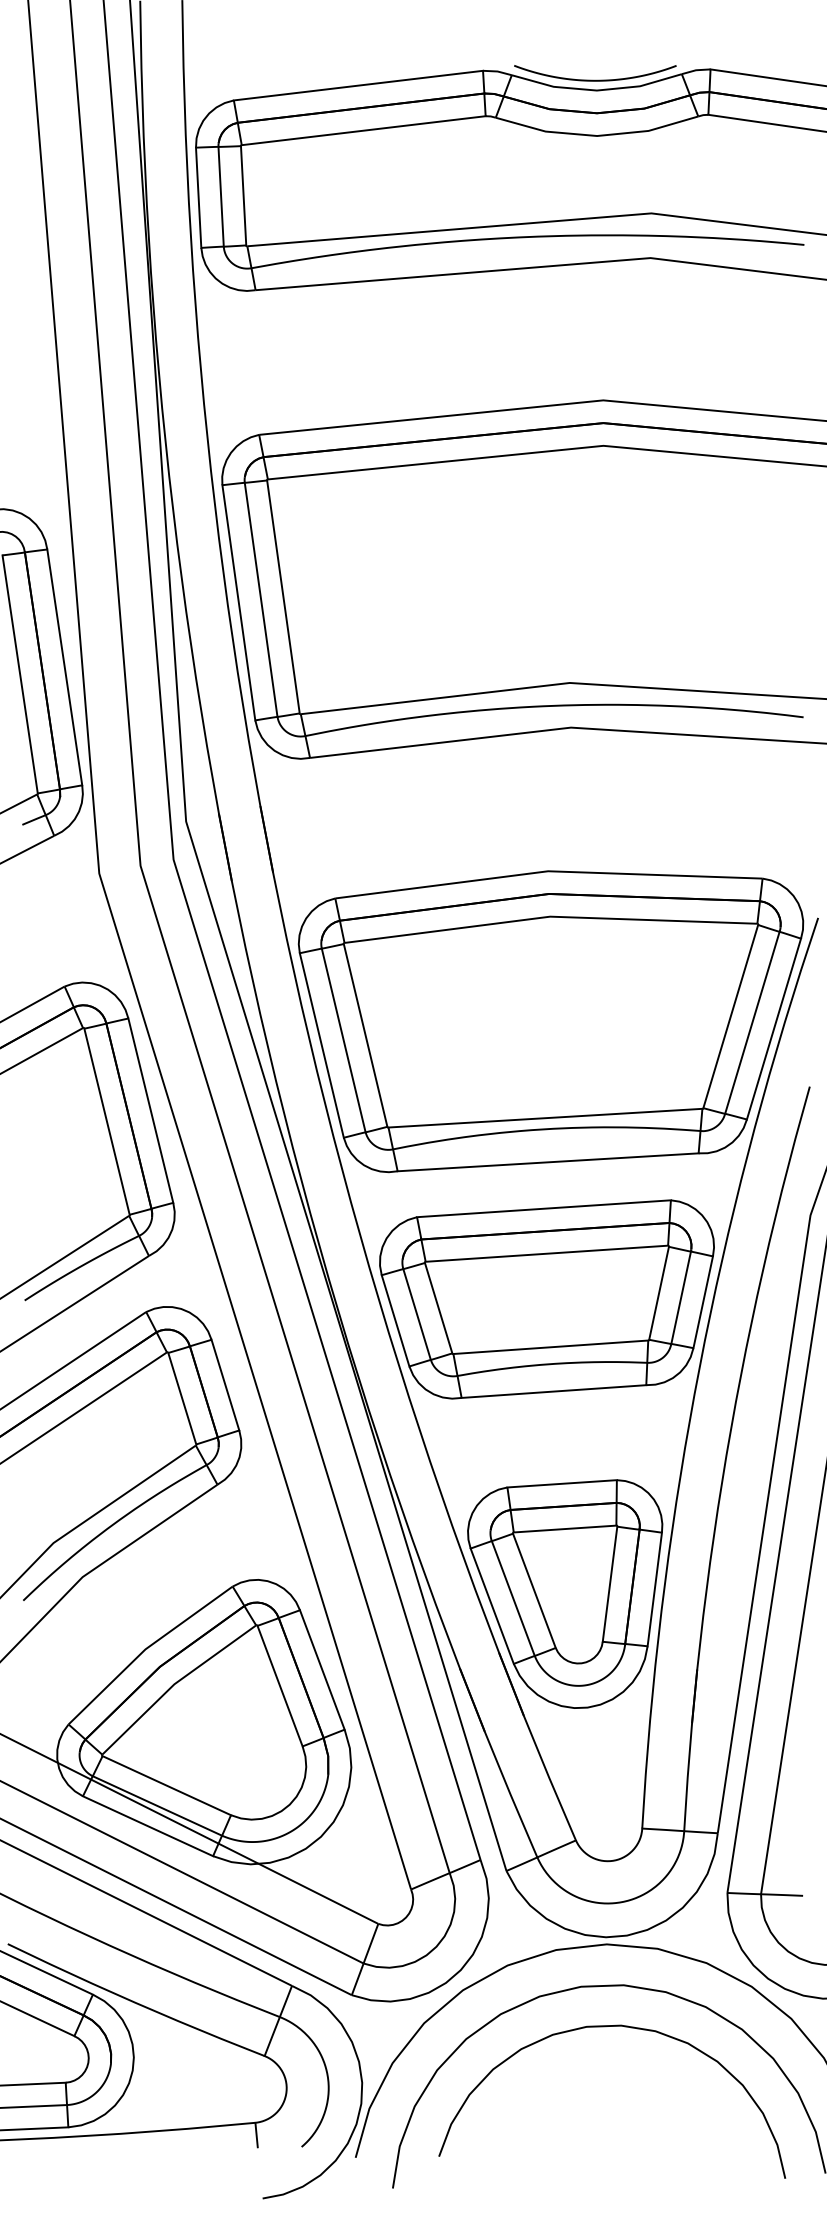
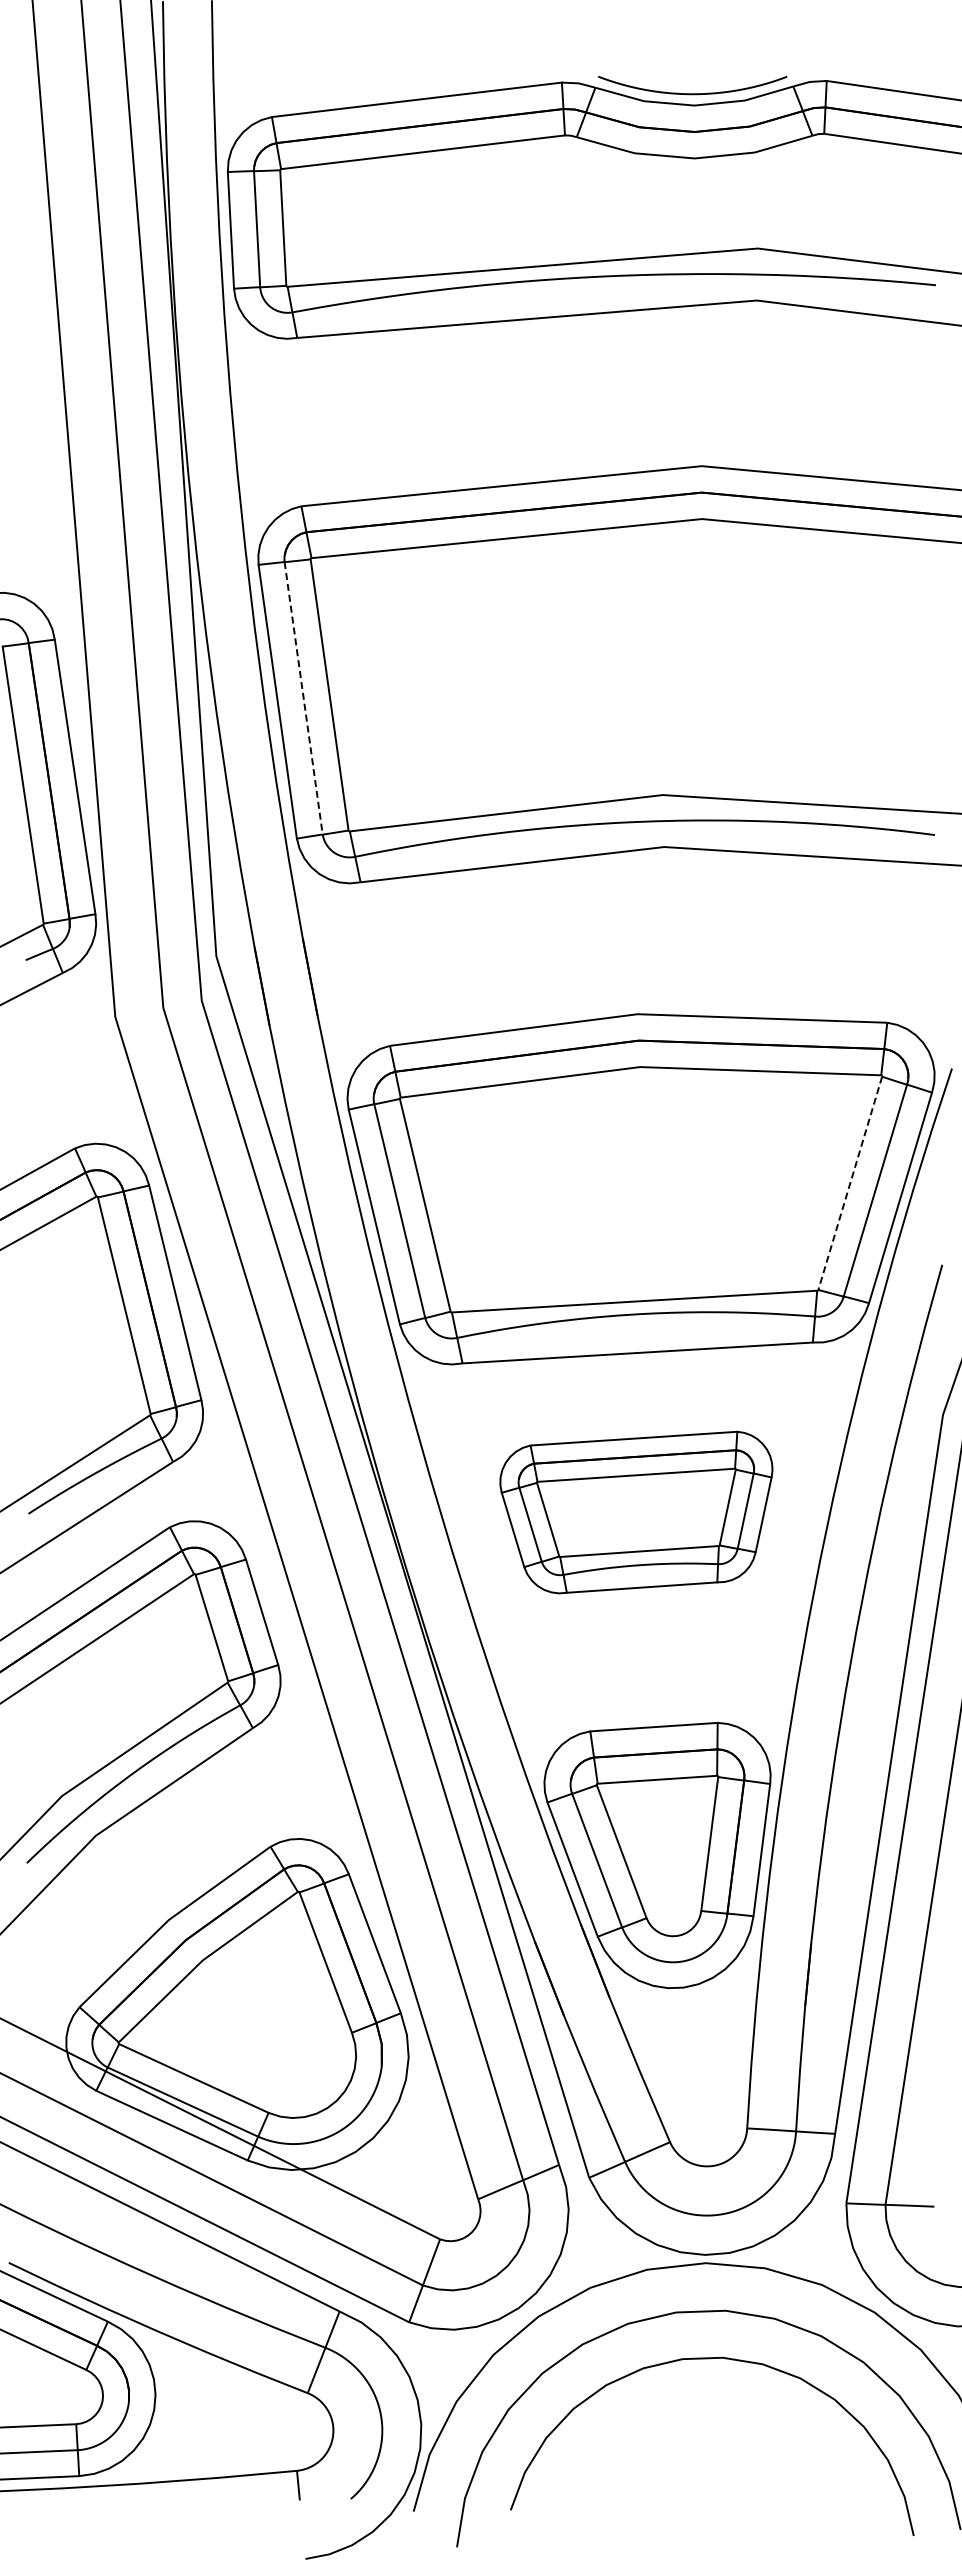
line: (260, 600) -> (303, 698), solid -> dashed
line: (730, 1016) -> (850, 1183), solid -> dashed
part: (547, 1299) -> (636, 1512), size x0.7

